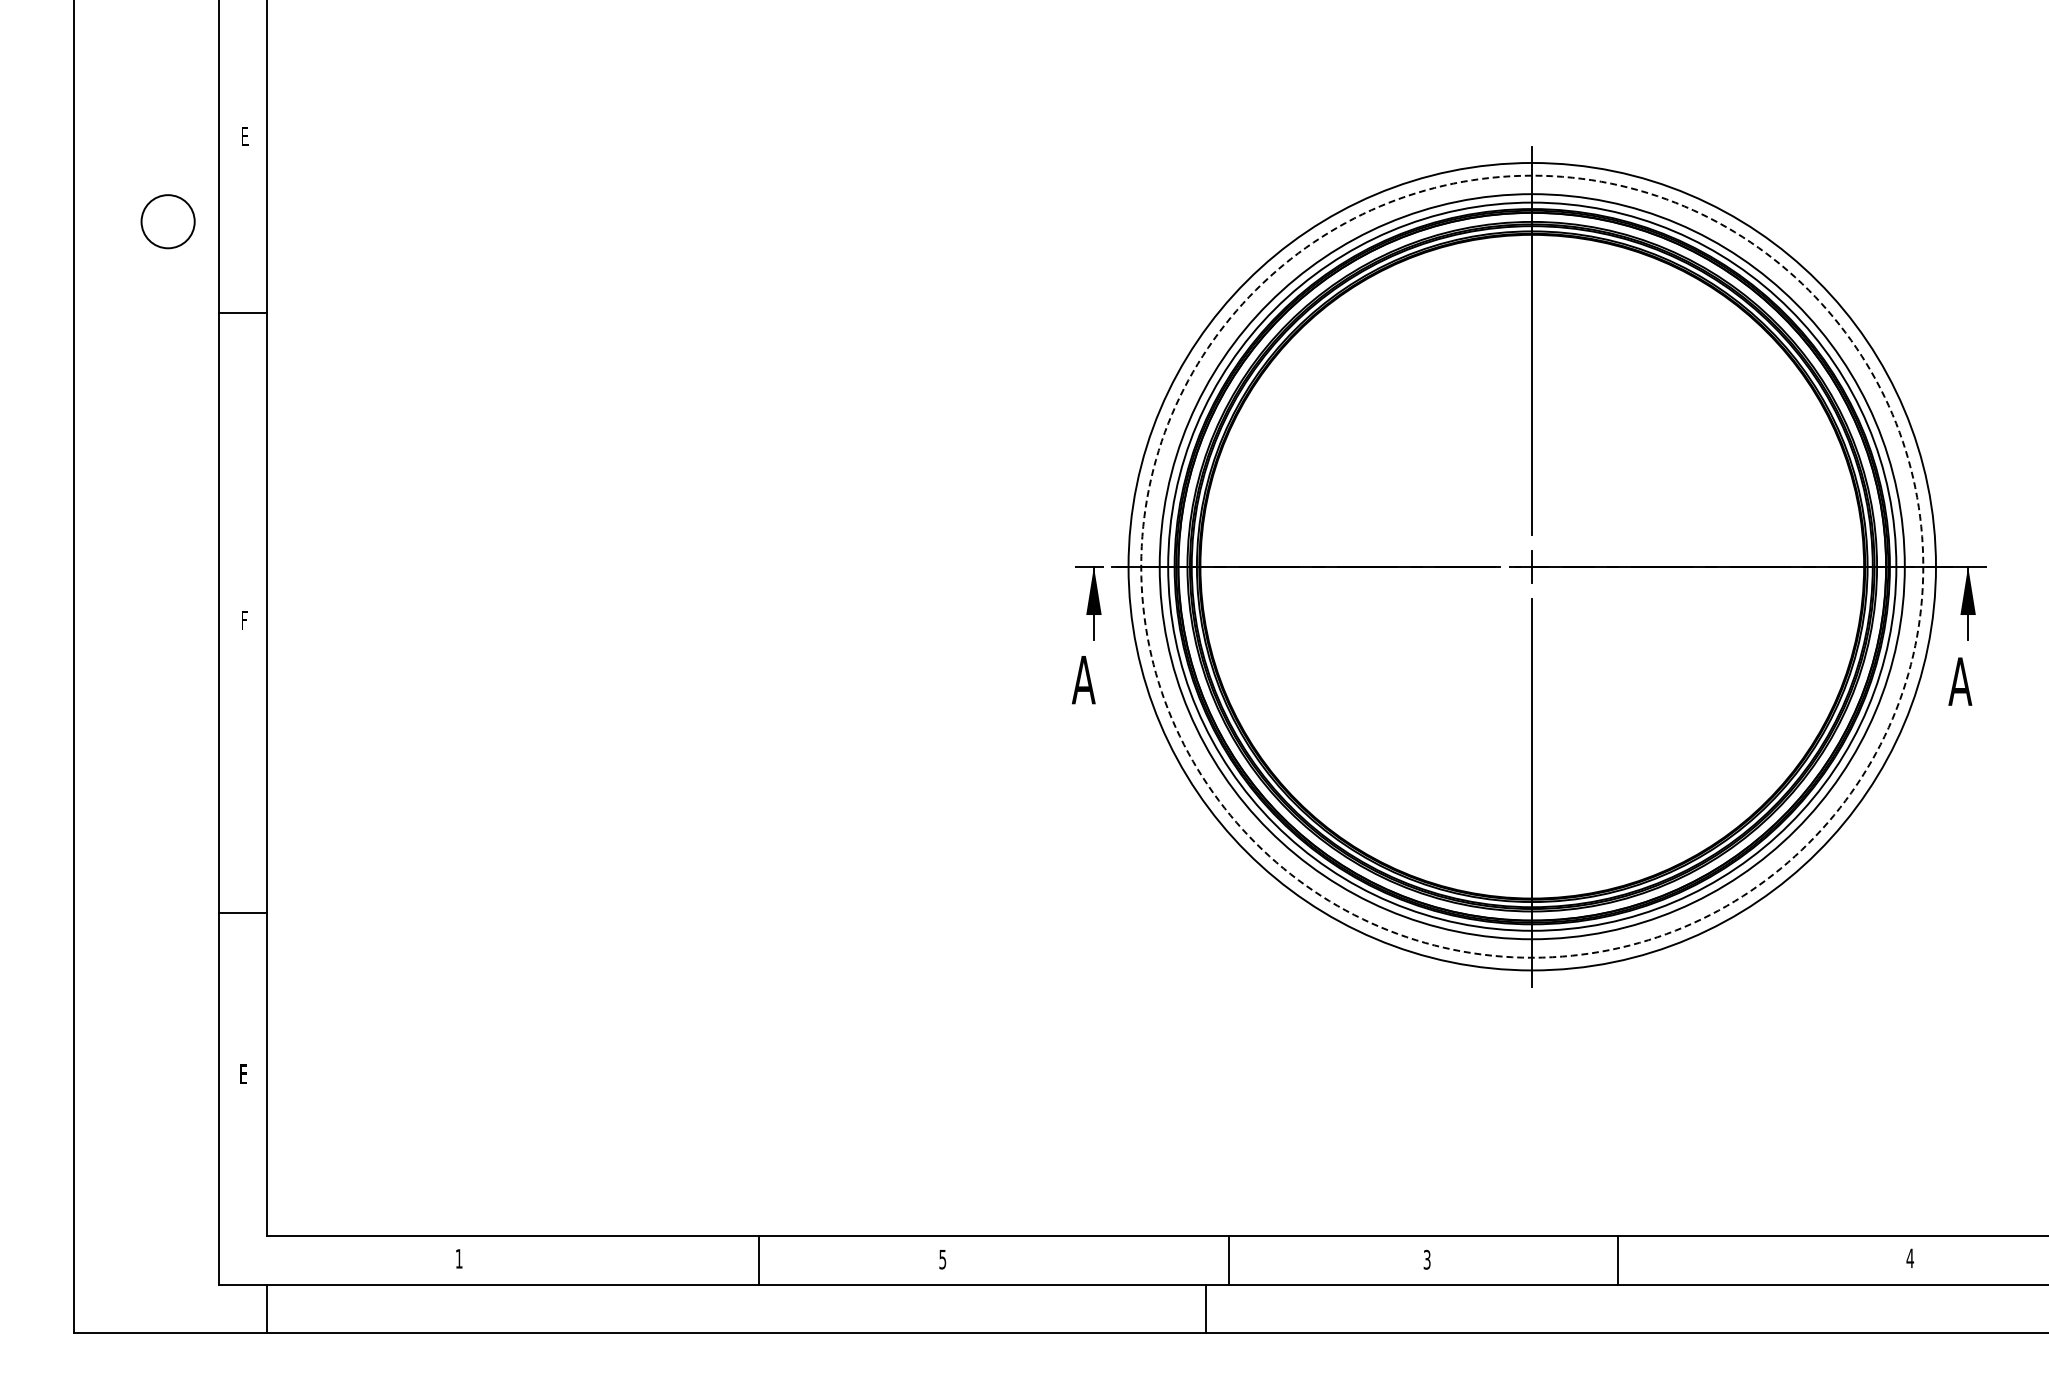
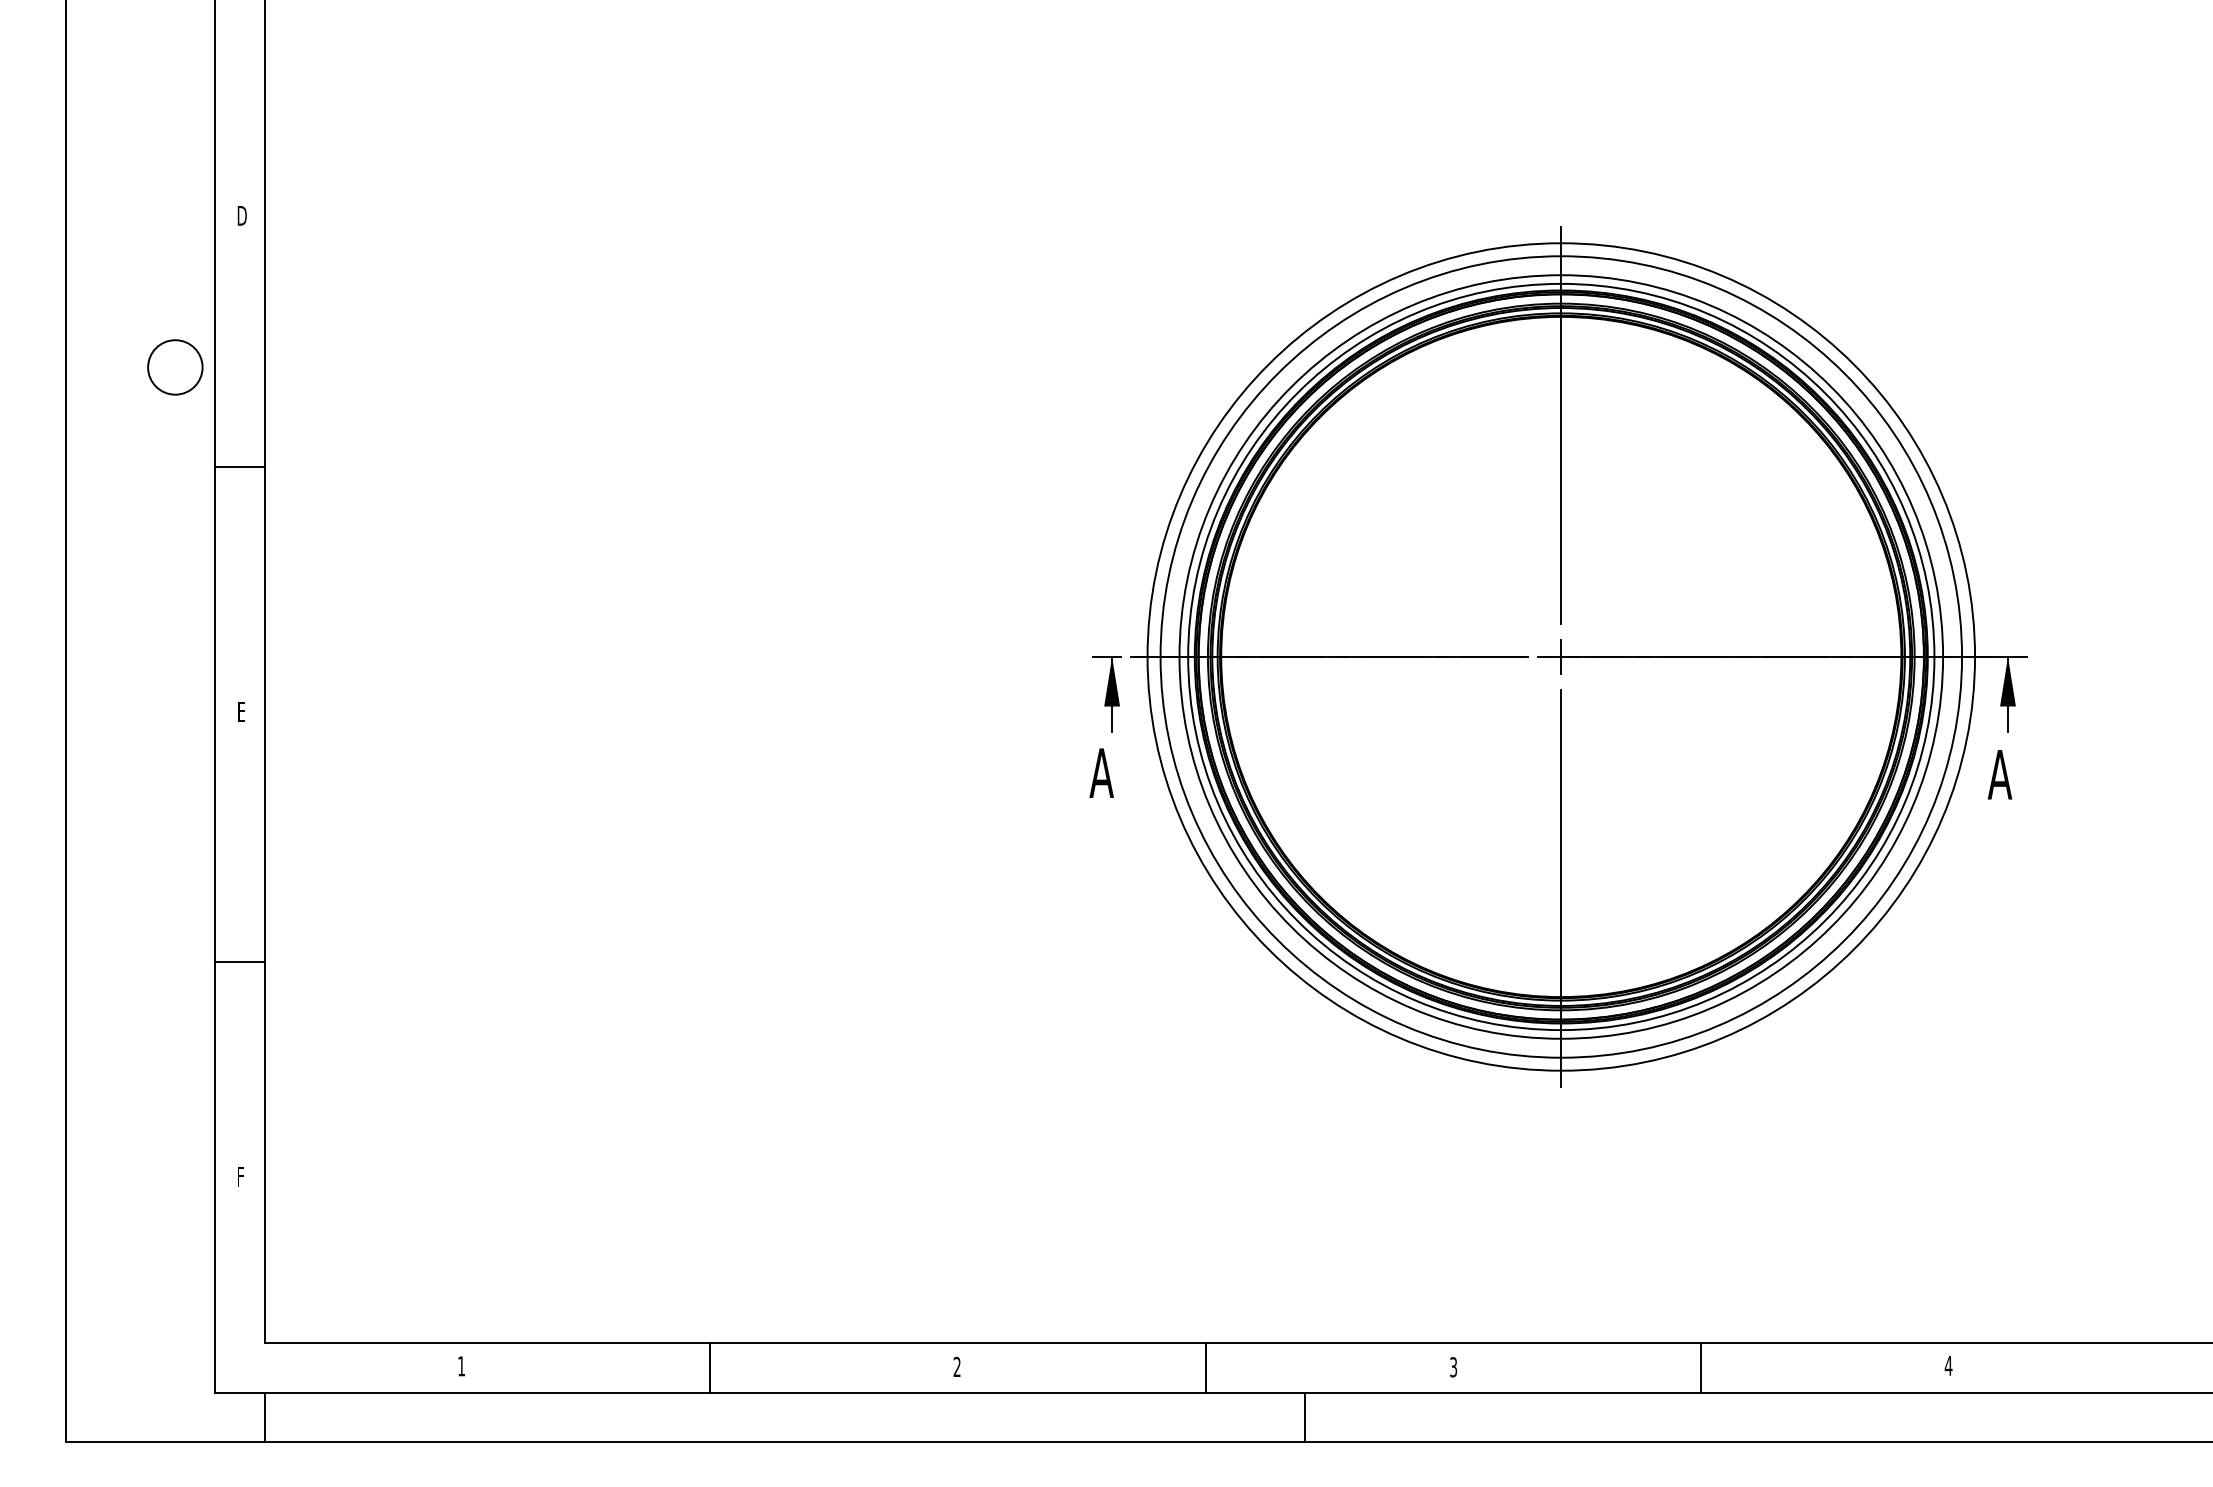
text: (244, 135) -> (241, 215), E -> D
circle: (168, 221) -> (175, 367), moved
line: (242, 312) -> (239, 466), moved
circle: (1532, 566) -> (1561, 656), dashed -> solid
text: (244, 619) -> (241, 711), F -> E
line: (242, 912) -> (239, 961), moved
text: (243, 1073) -> (240, 1176), E -> F
text: (942, 1259) -> (956, 1366), 5 -> 2
line: (759, 1260) -> (710, 1367), moved
line: (1228, 1260) -> (1205, 1367), moved
line: (1617, 1260) -> (1700, 1367), moved
line: (1205, 1308) -> (1304, 1417), moved

